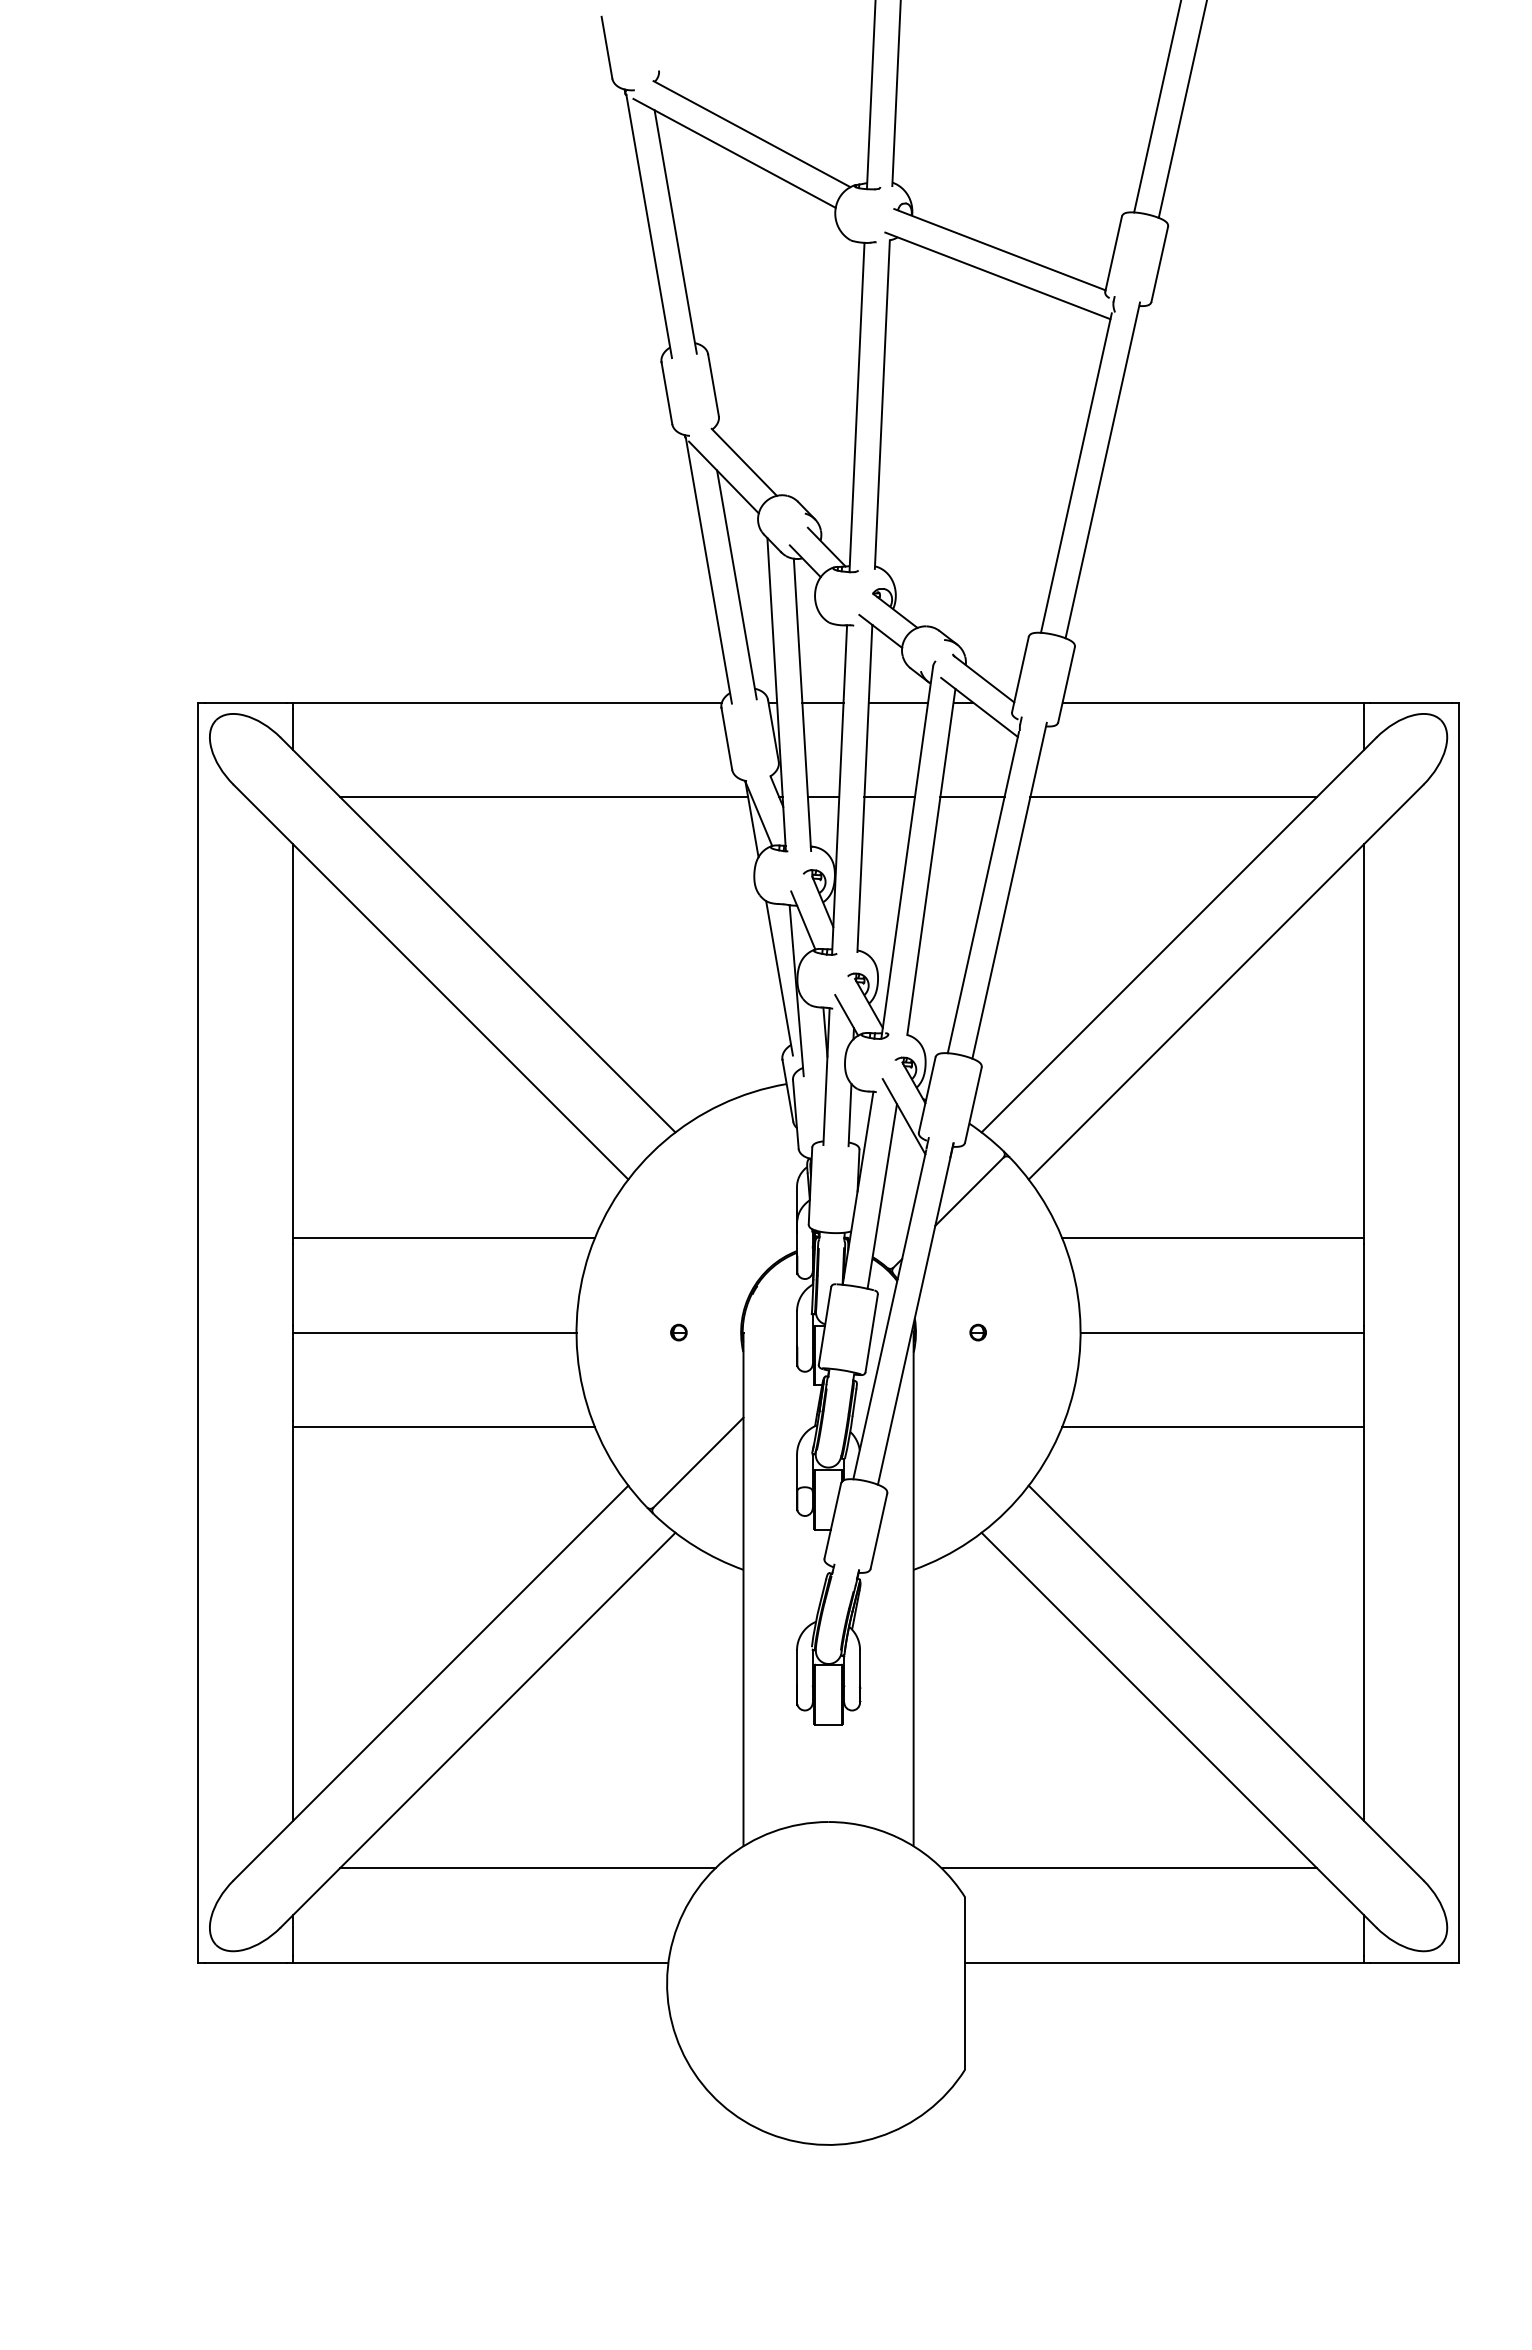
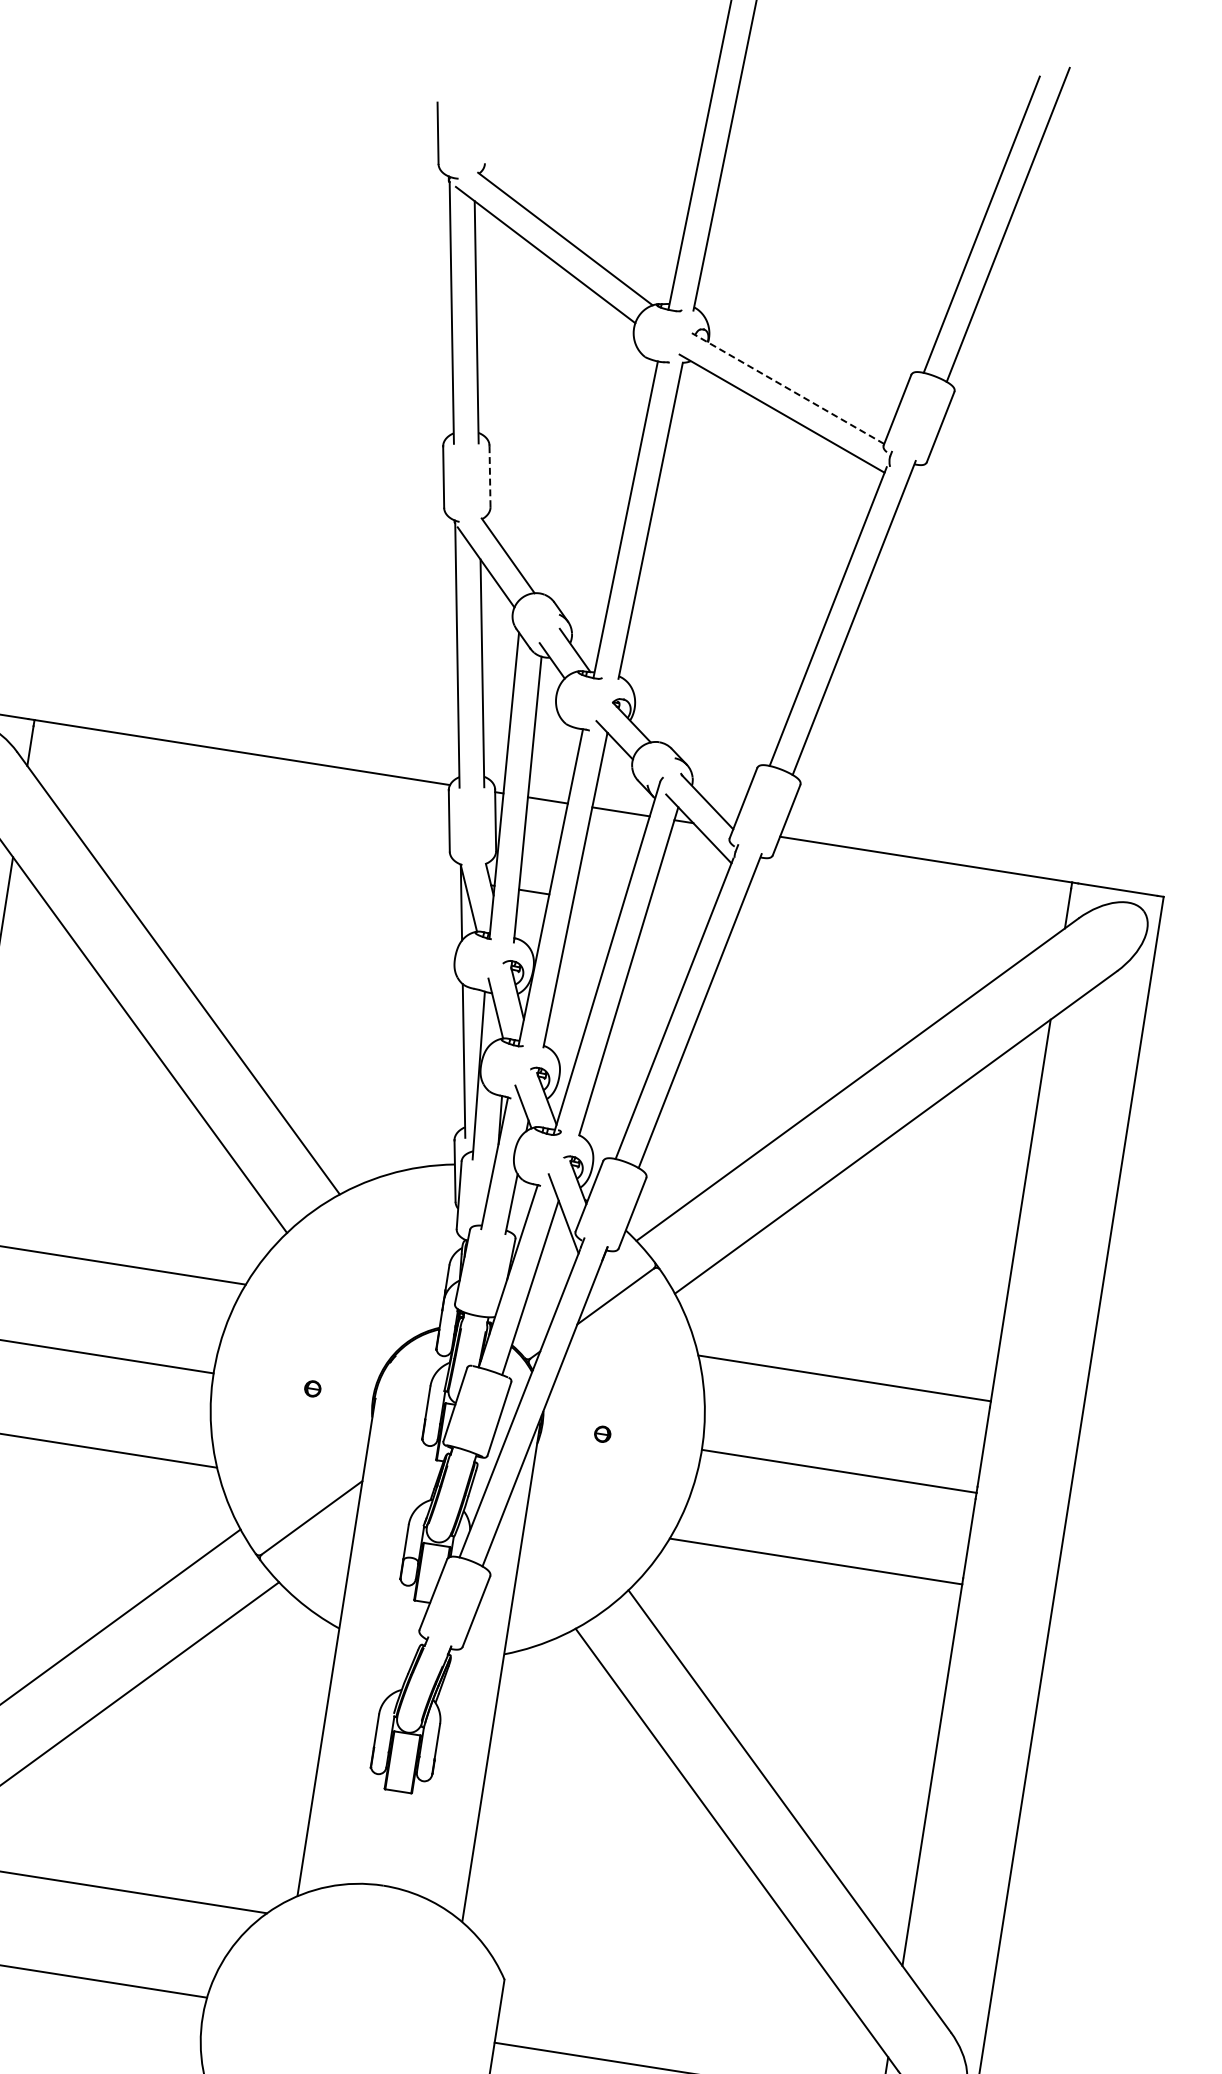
line: (999, 249) -> (787, 388), solid -> dashed
line: (713, 384) -> (490, 475), solid -> dashed
line: (544, 797) -> (263, 850), removed
line: (889, 797) -> (597, 902), removed
line: (972, 797) -> (678, 915), removed
line: (1173, 797) -> (873, 945), removed
line: (1129, 1868) -> (668, 1976), removed

